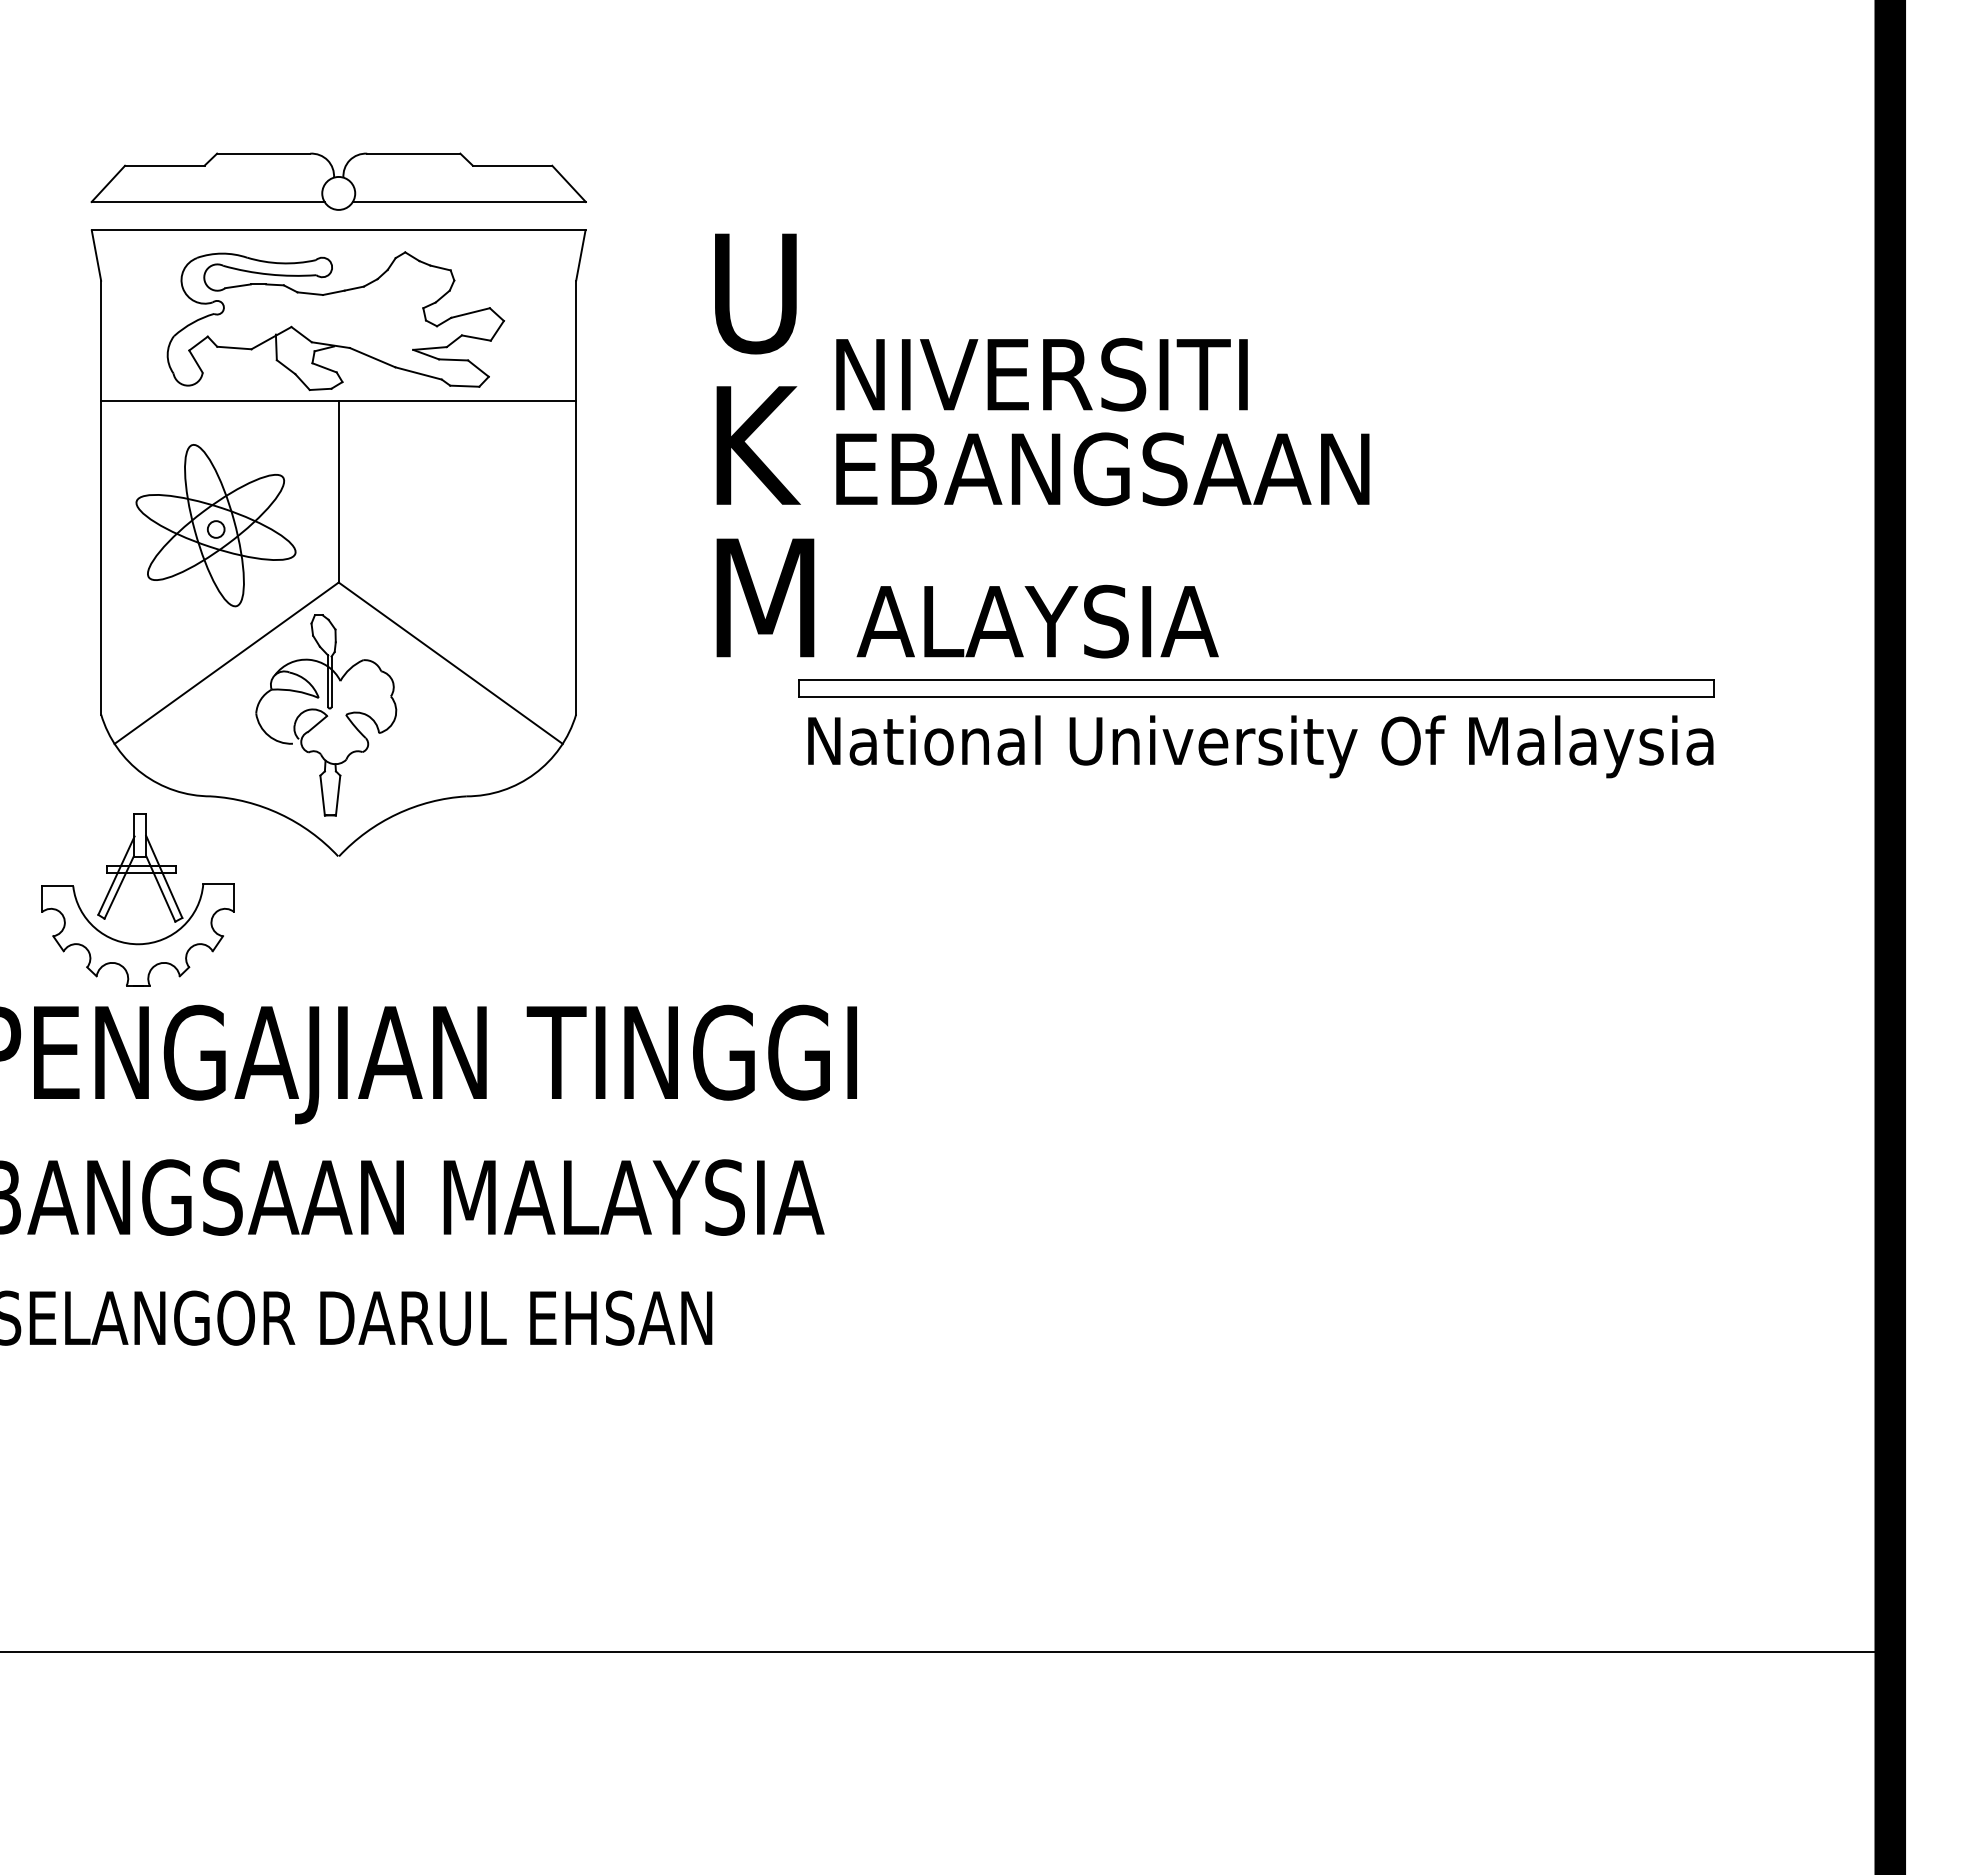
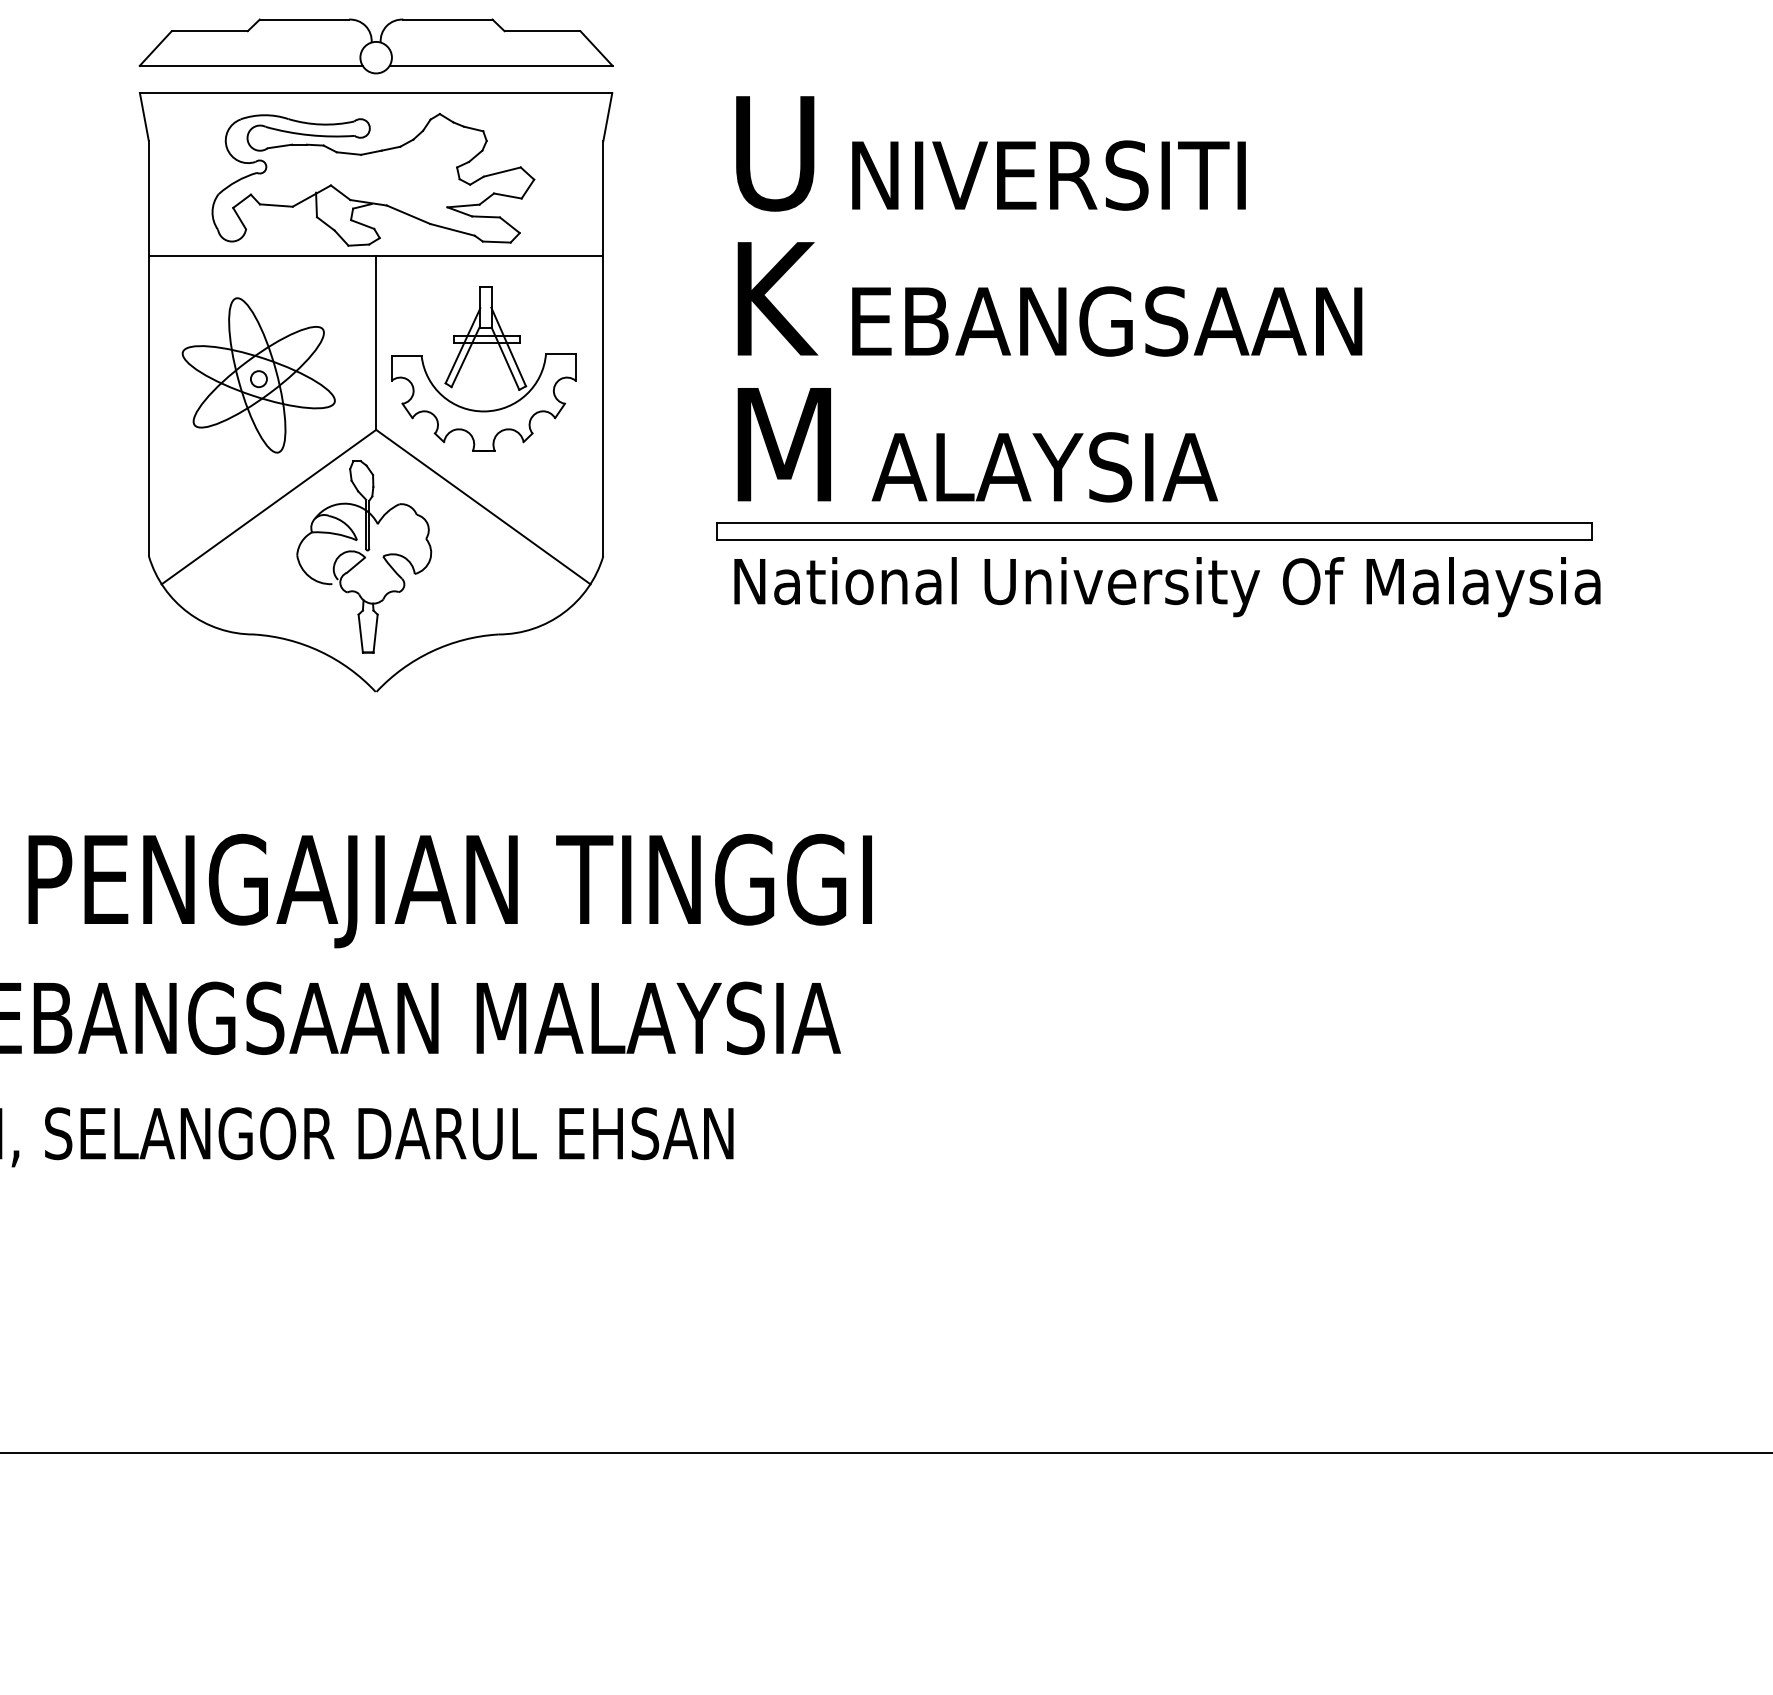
text: (1041, 374) -> (1048, 175), moved
part: (1256, 688) -> (1154, 531), moved
text: (1260, 746) -> (1167, 586), moved
part: (119, 889) -> (465, 359), moved

